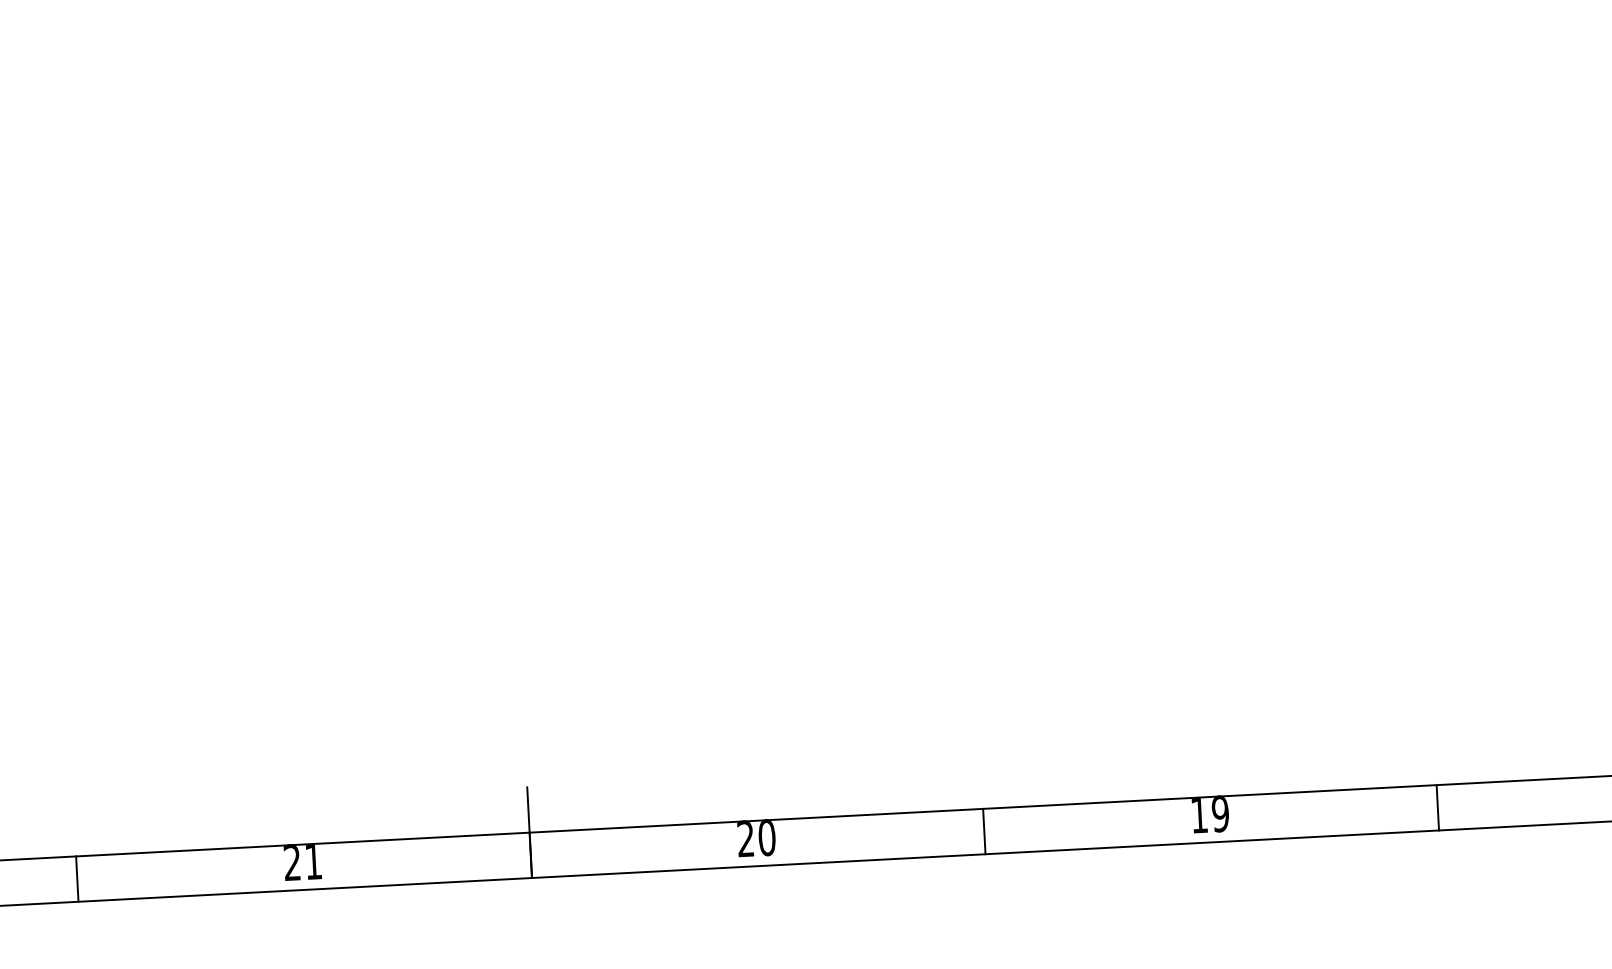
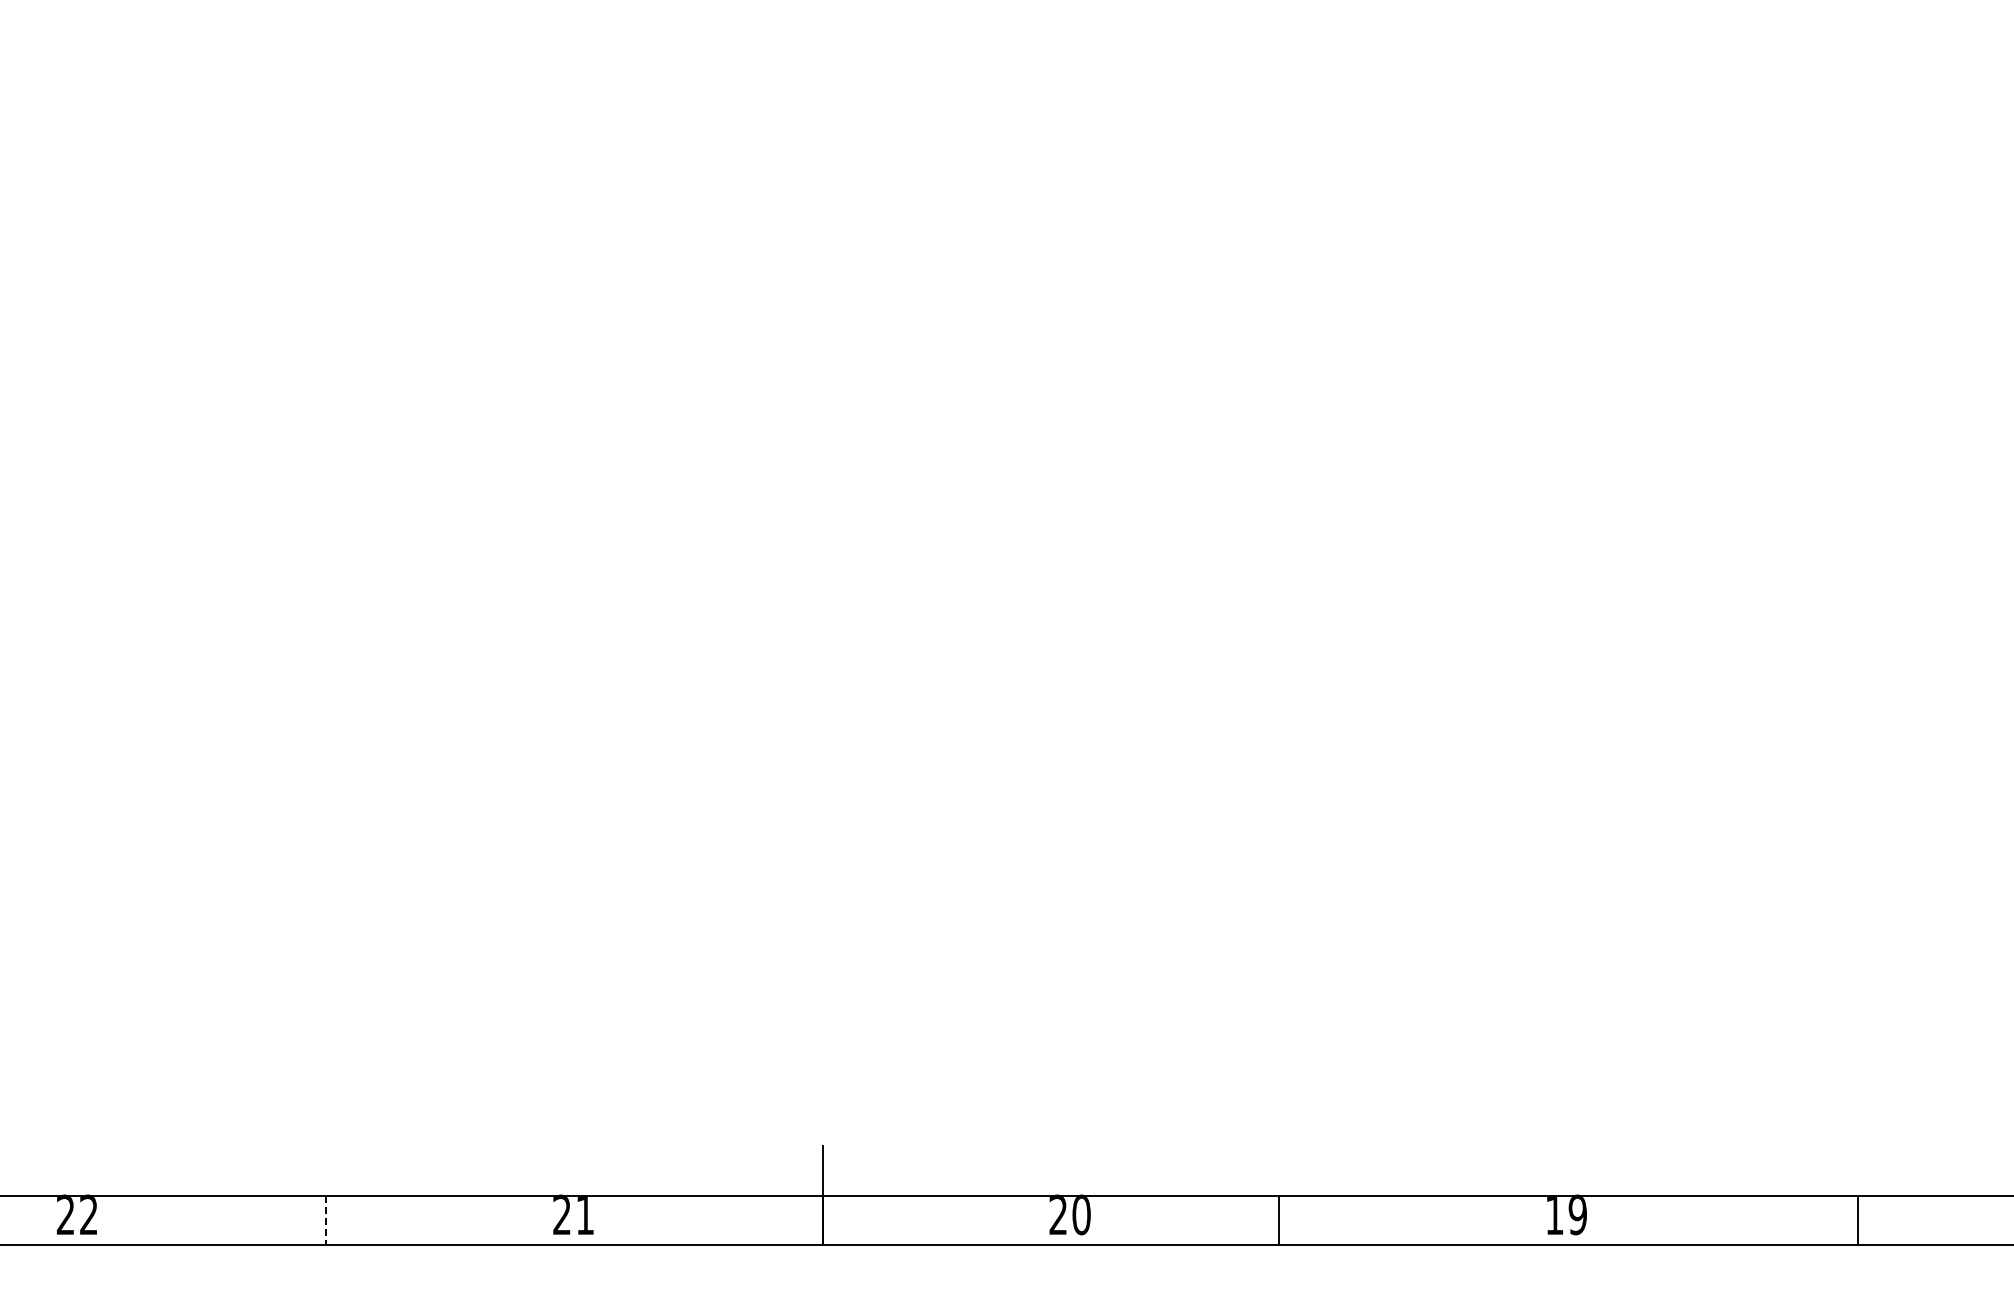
line: (1437, 807) -> (1858, 1220), moved
line: (984, 831) -> (1279, 1220), moved
line: (77, 878) -> (326, 1220), solid -> dashed

